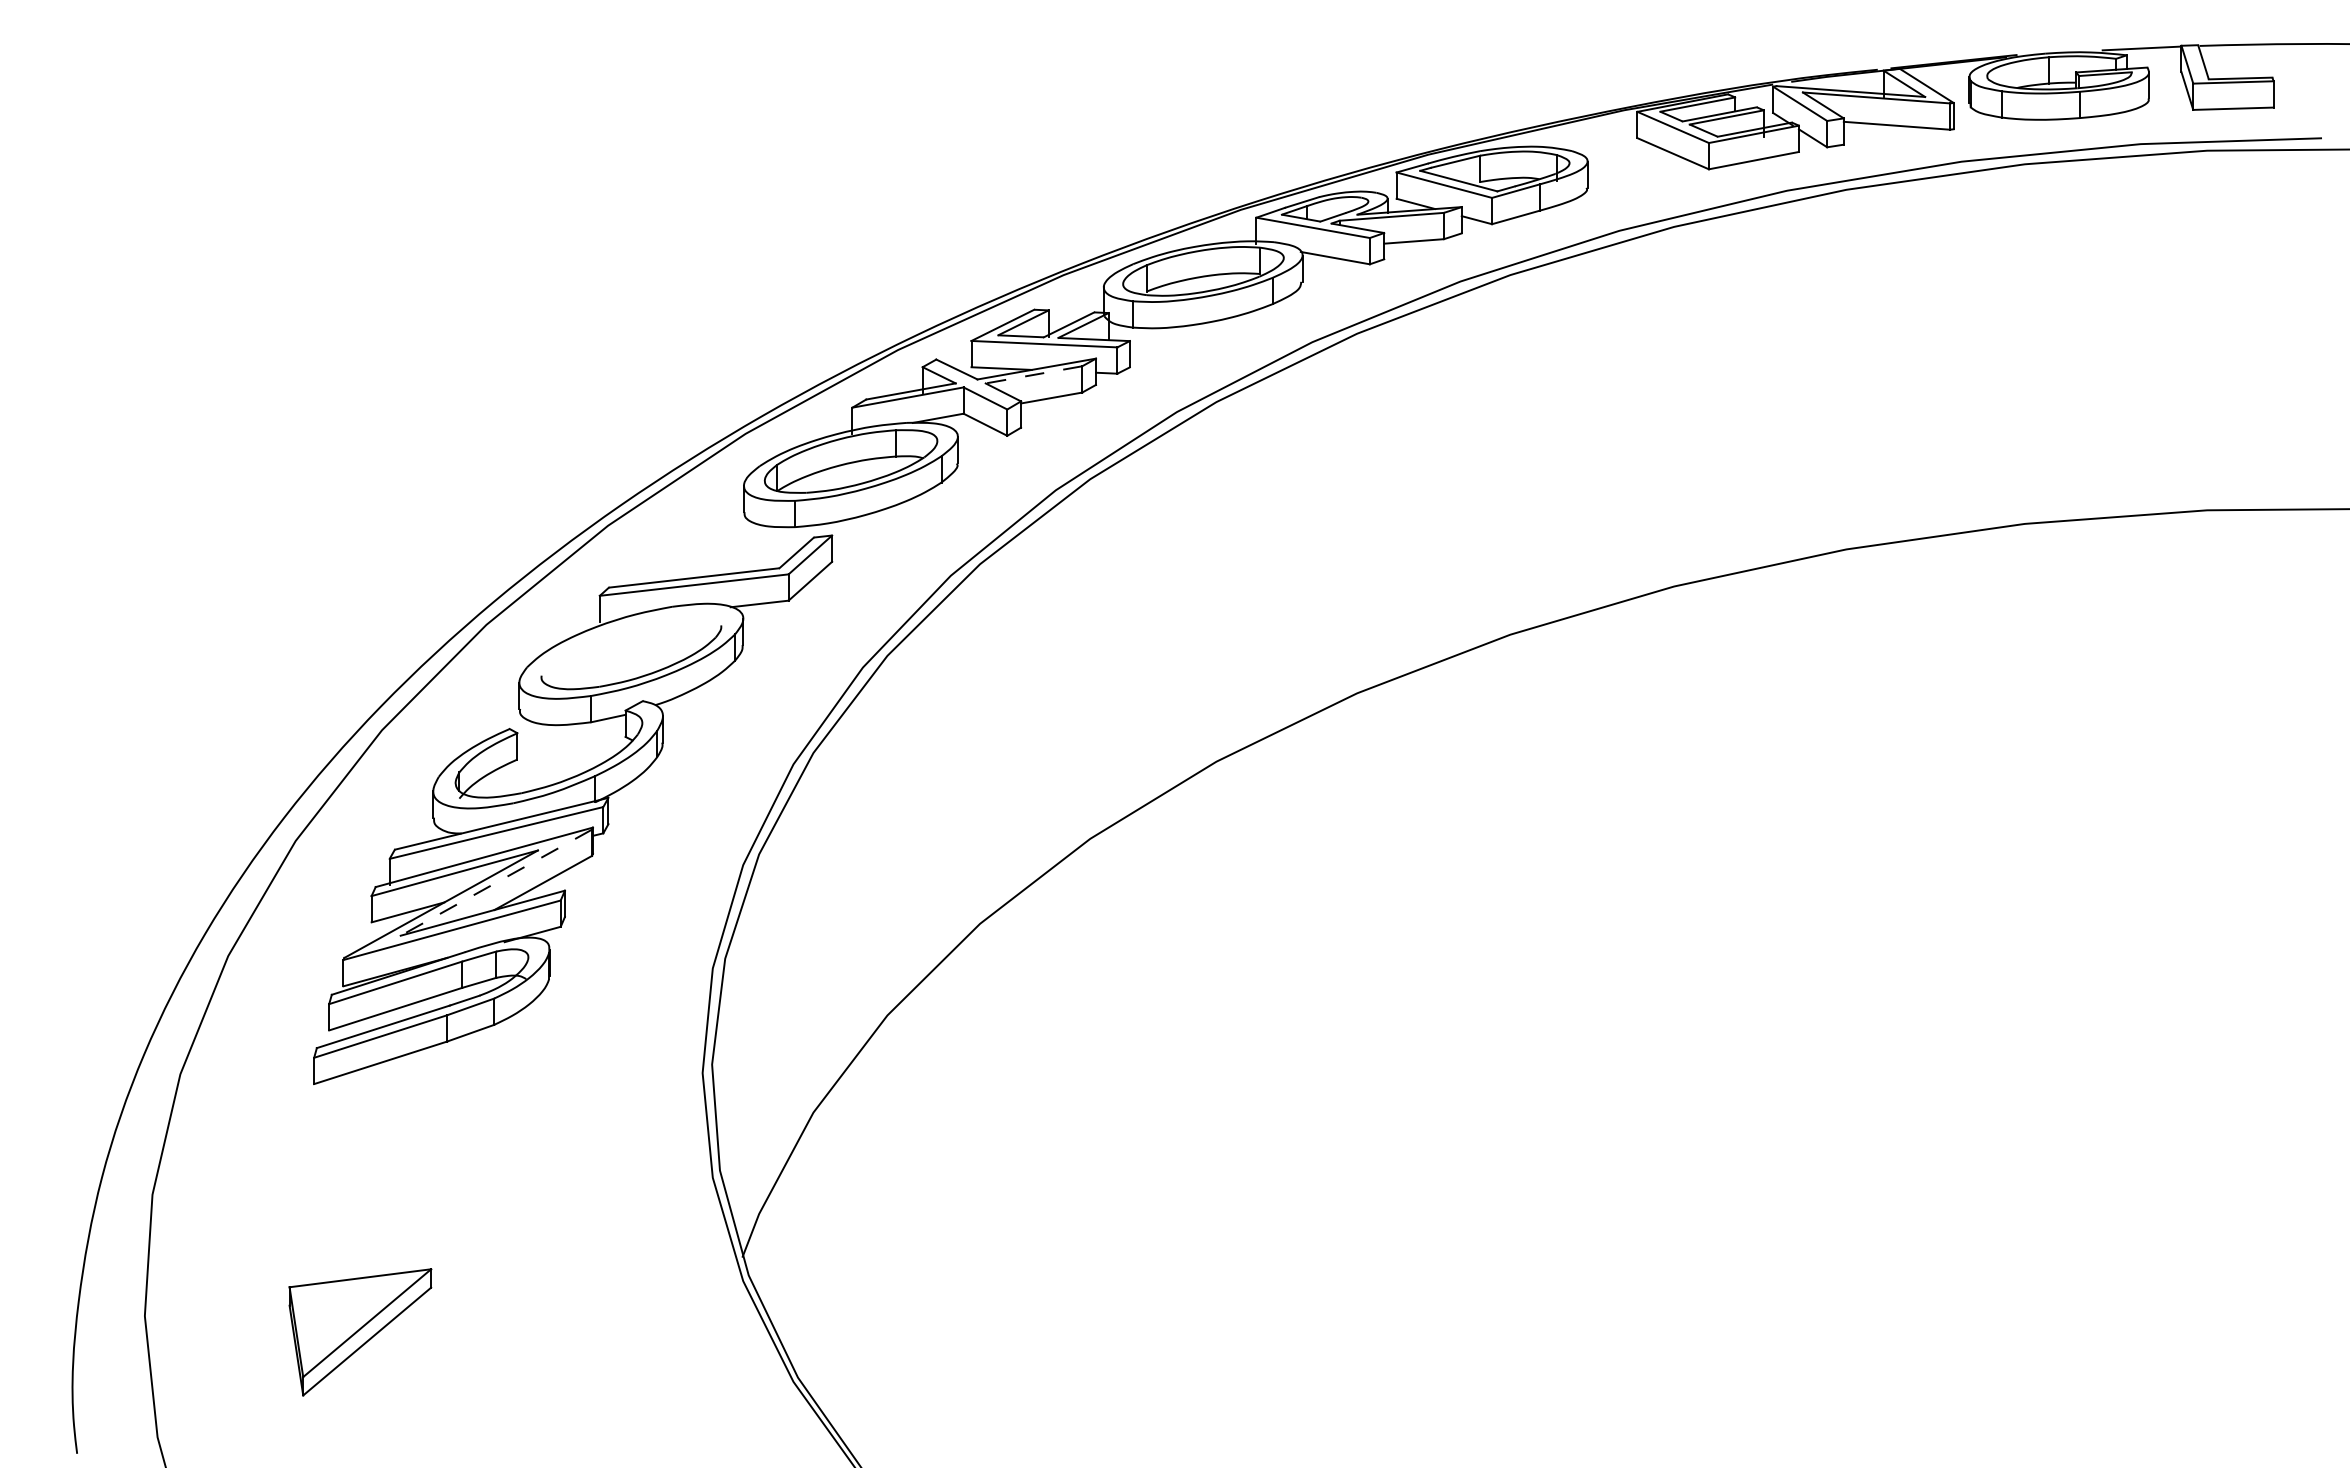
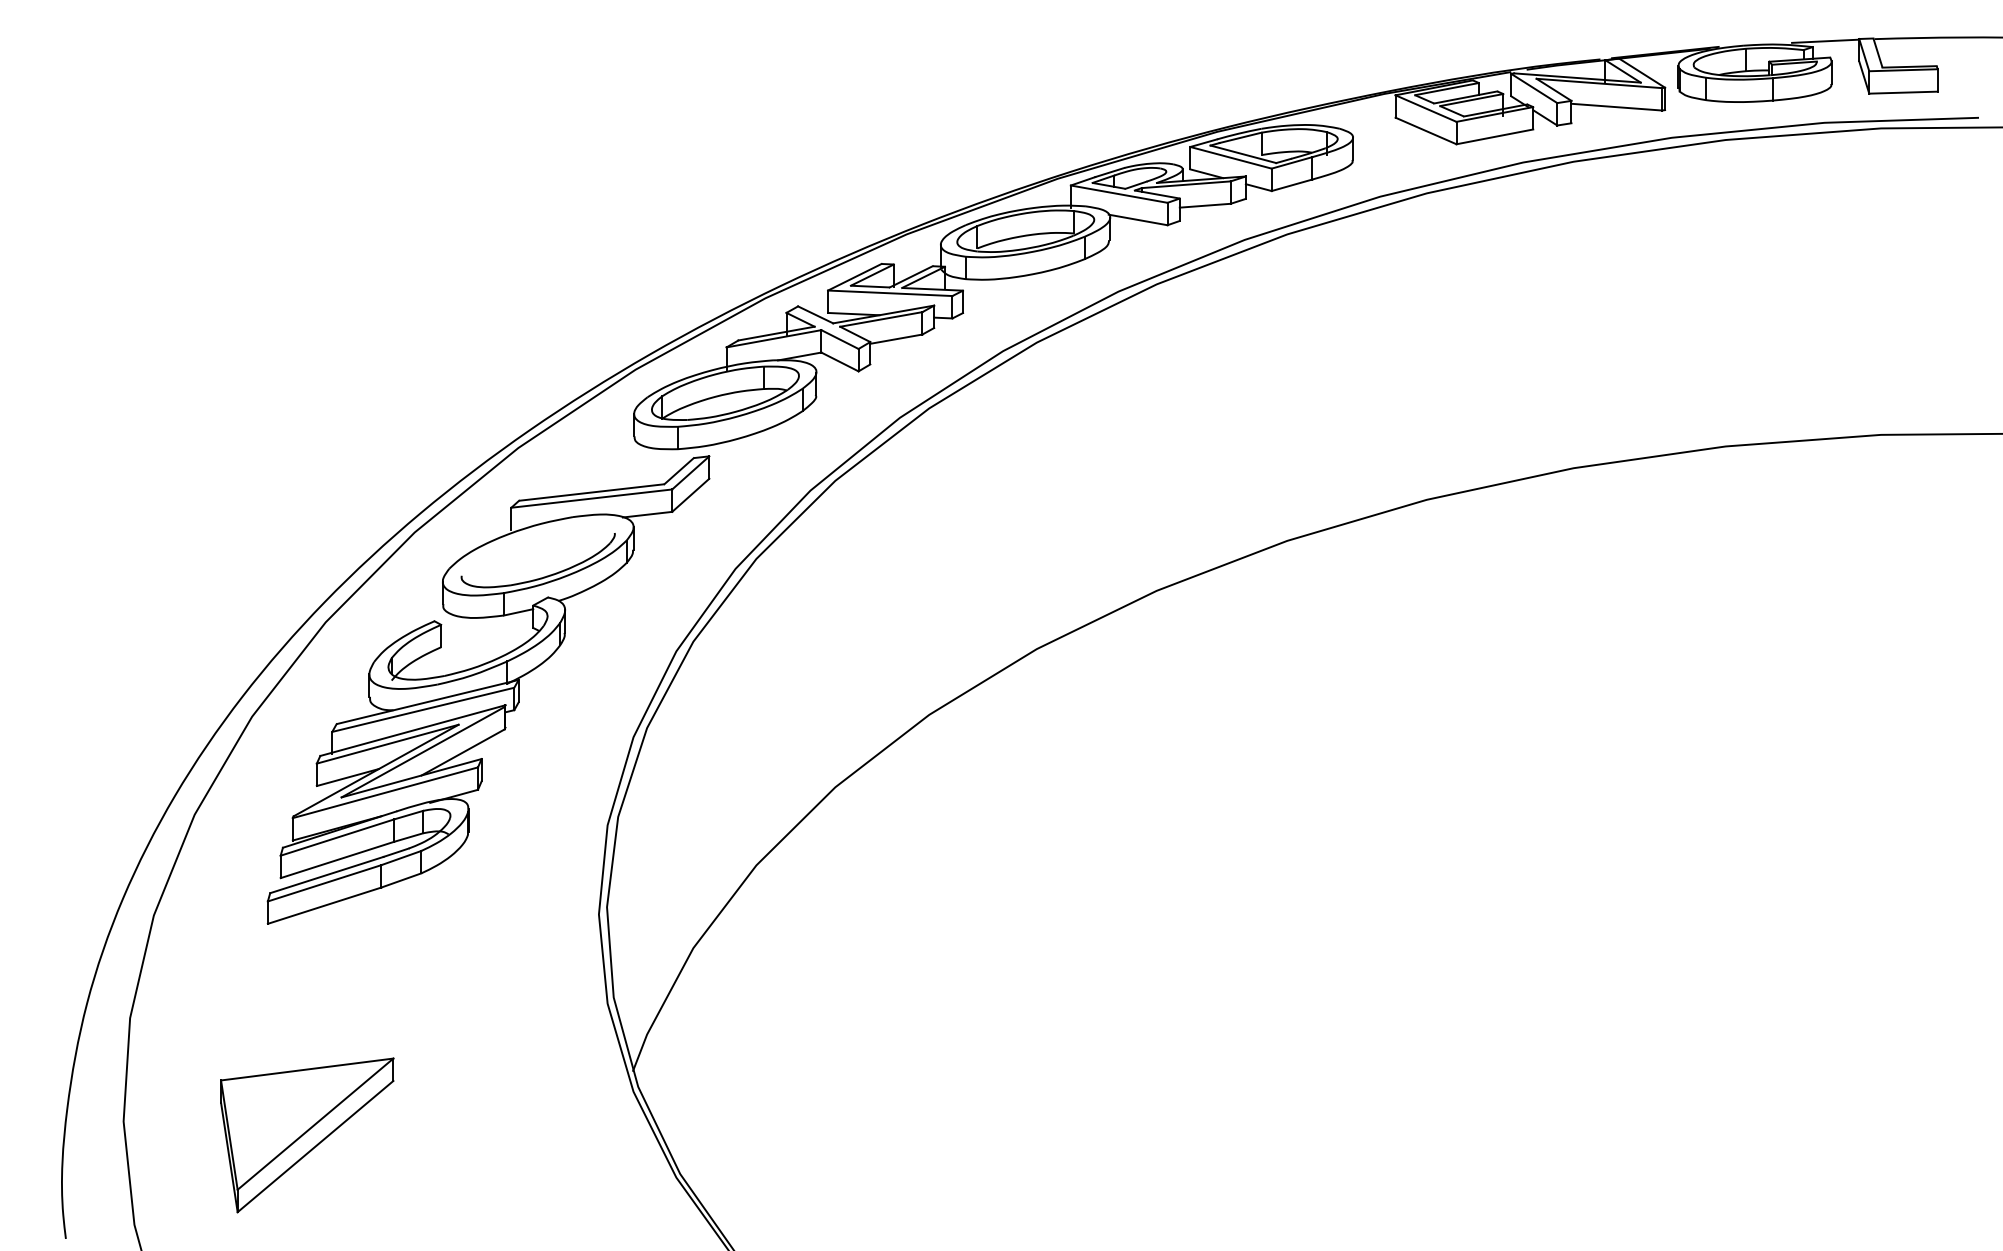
line: (1033, 374) -> (880, 319), dashed -> solid
line: (495, 882) -> (422, 752), dashed -> solid
part: (360, 1332) -> (307, 1135), size x1.43

